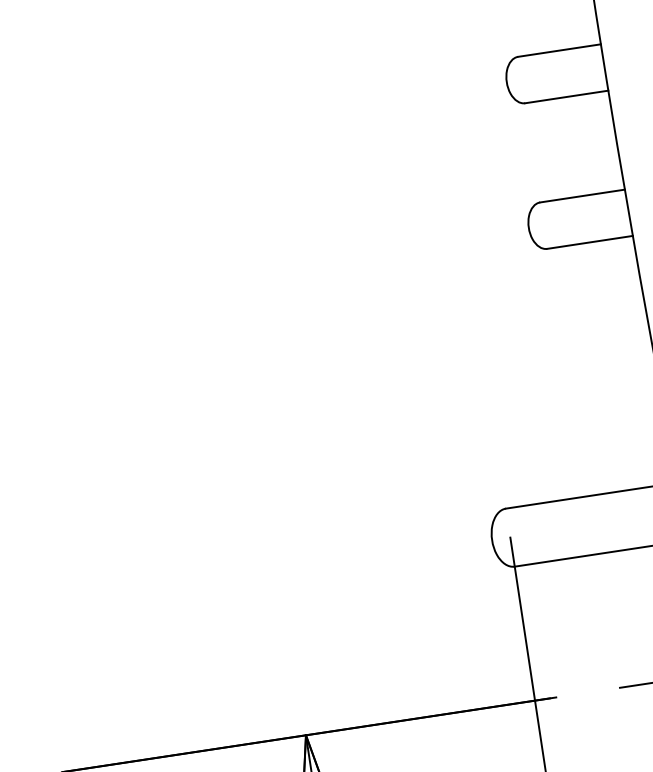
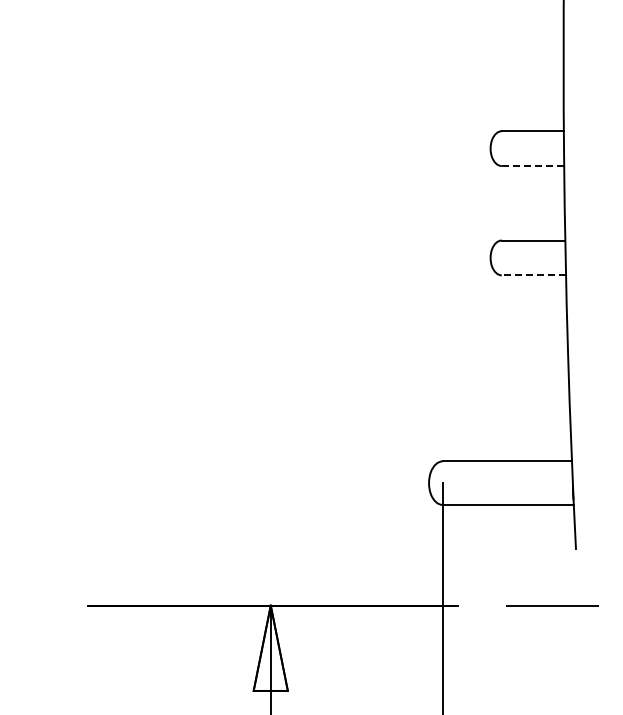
line: (566, 97) -> (532, 166), solid -> dashed
line: (589, 242) -> (533, 275), solid -> dashed

